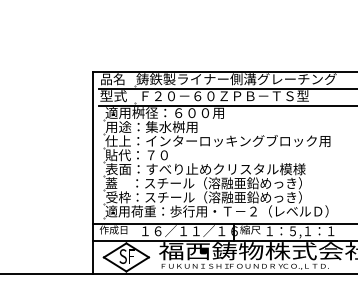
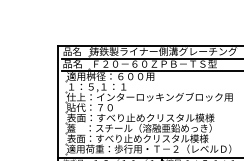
text: (113, 96) -> (72, 64), 型式 -> 品名
text: (151, 127) -> (100, 87), 用途：集水桝用 -> １：５,１：１
text: (203, 197) -> (139, 138), 受枠：スチール（溶融亜鉛めっき） -> 表面：すべり止めクリスタル模様

